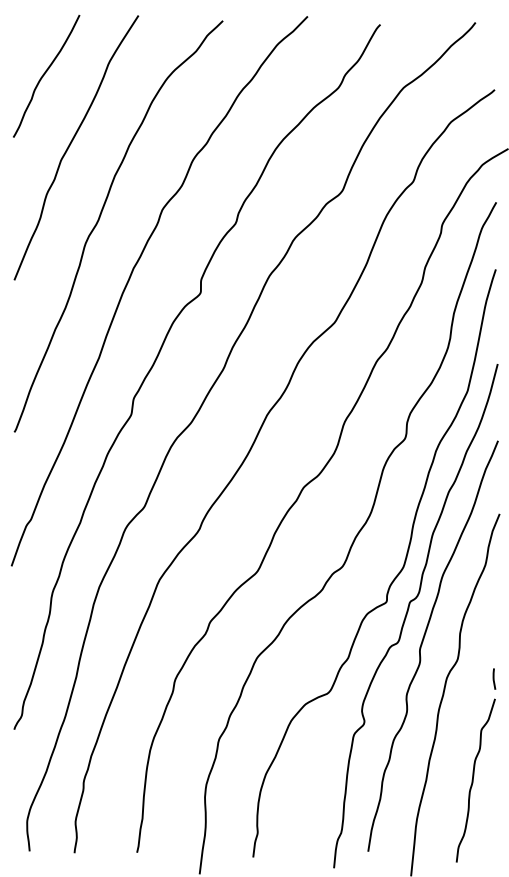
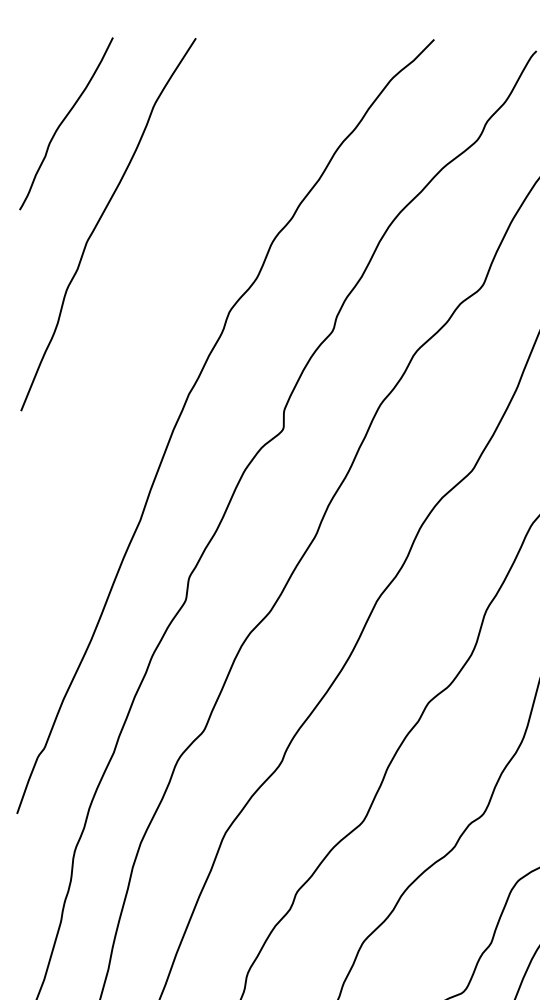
curve: (100, 218) -> (142, 324), removed

